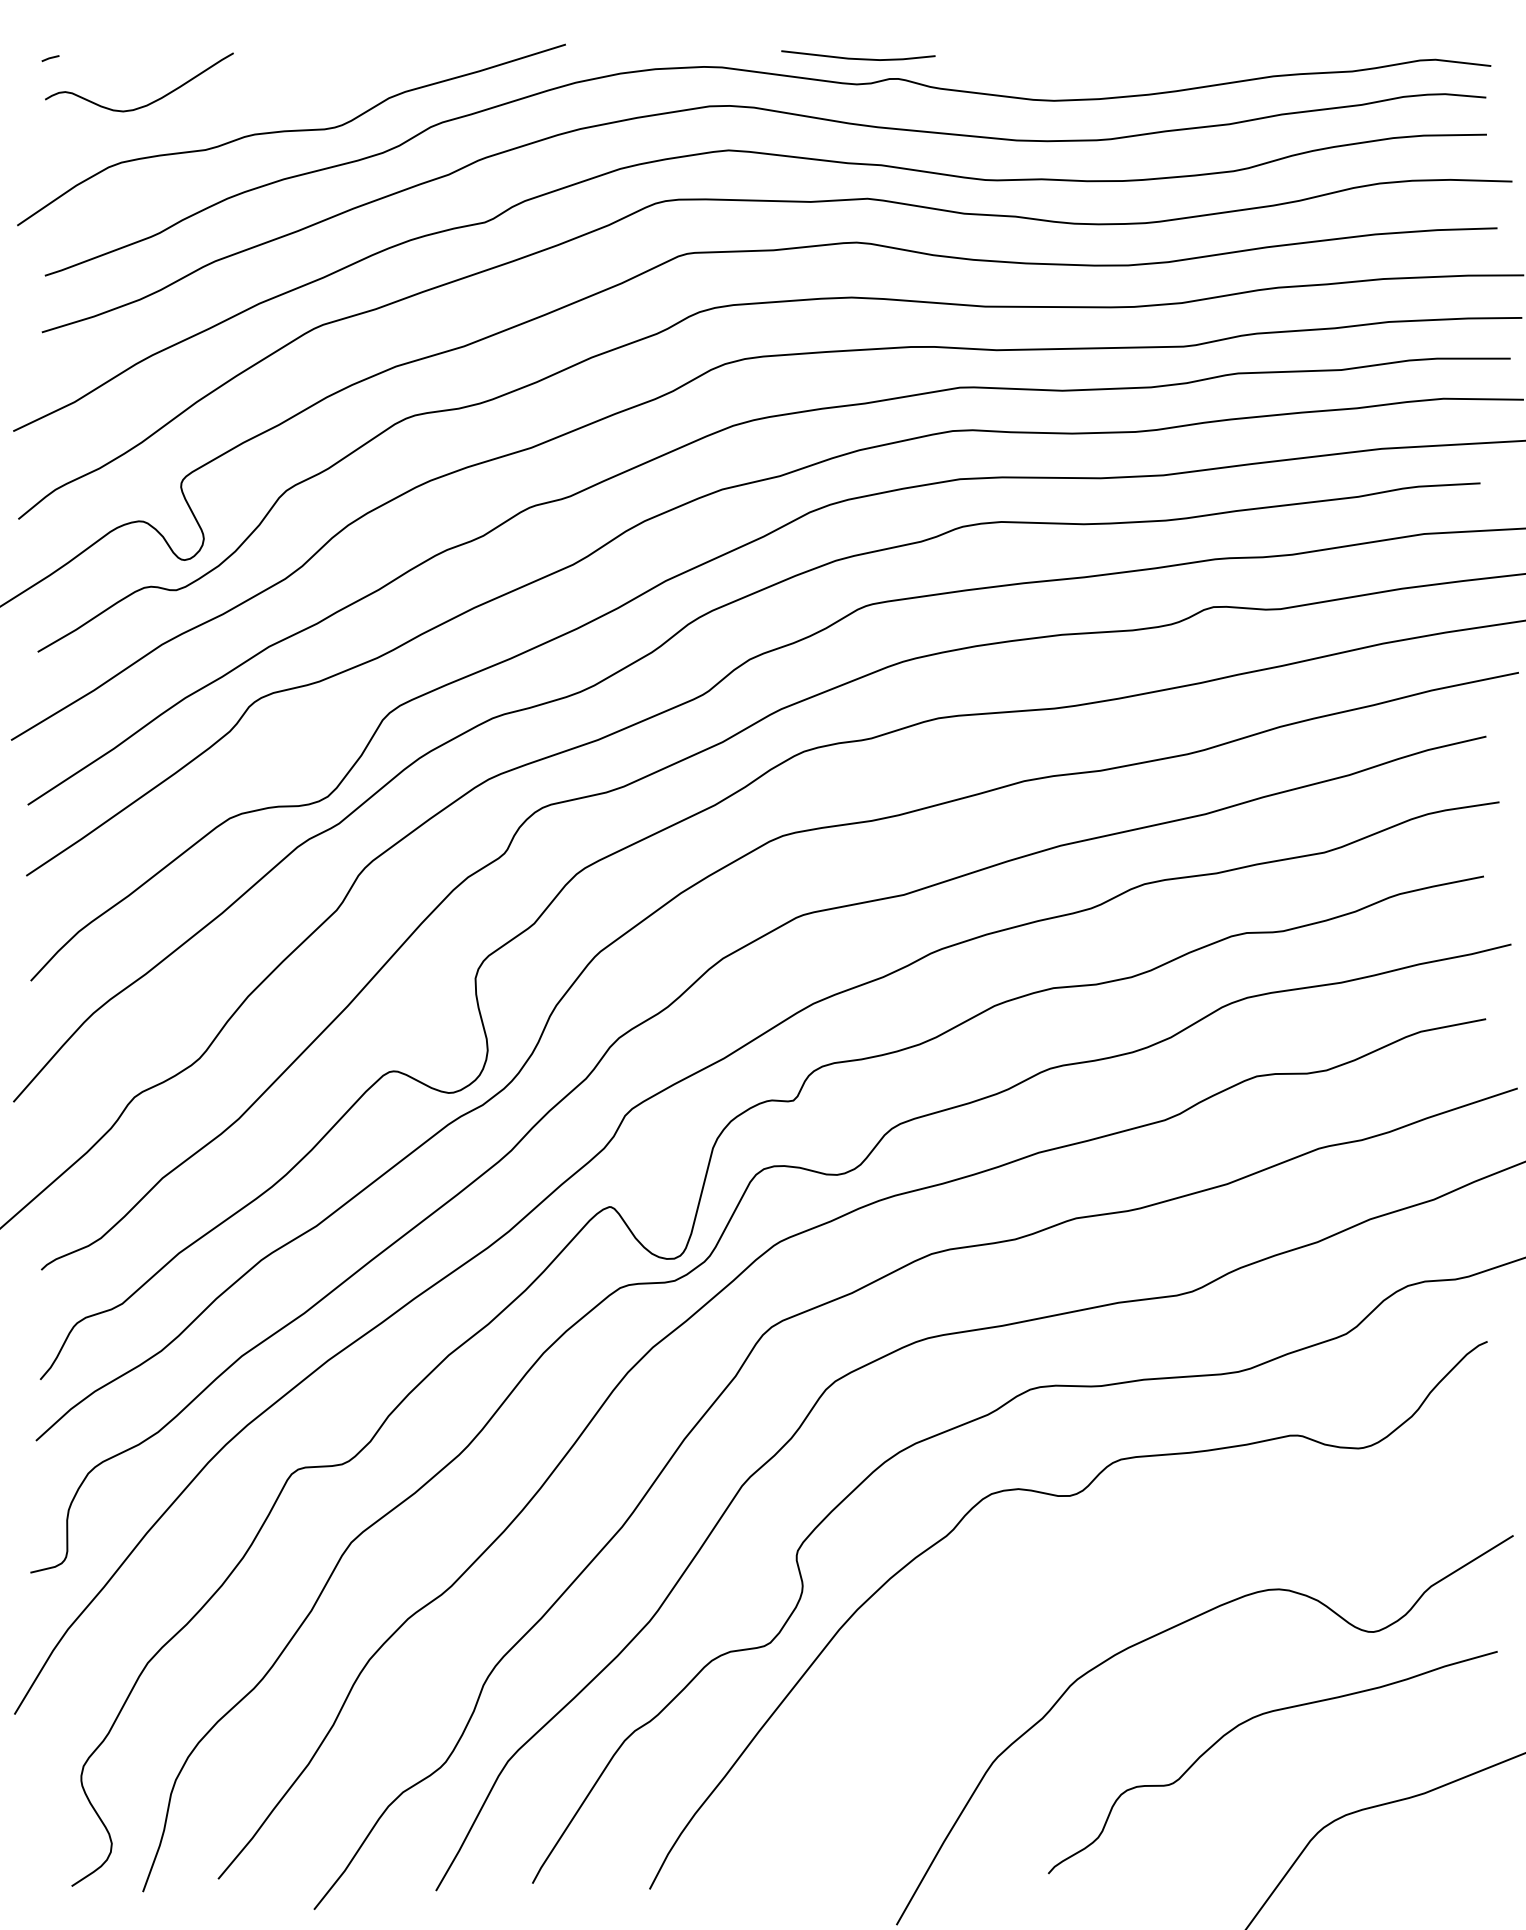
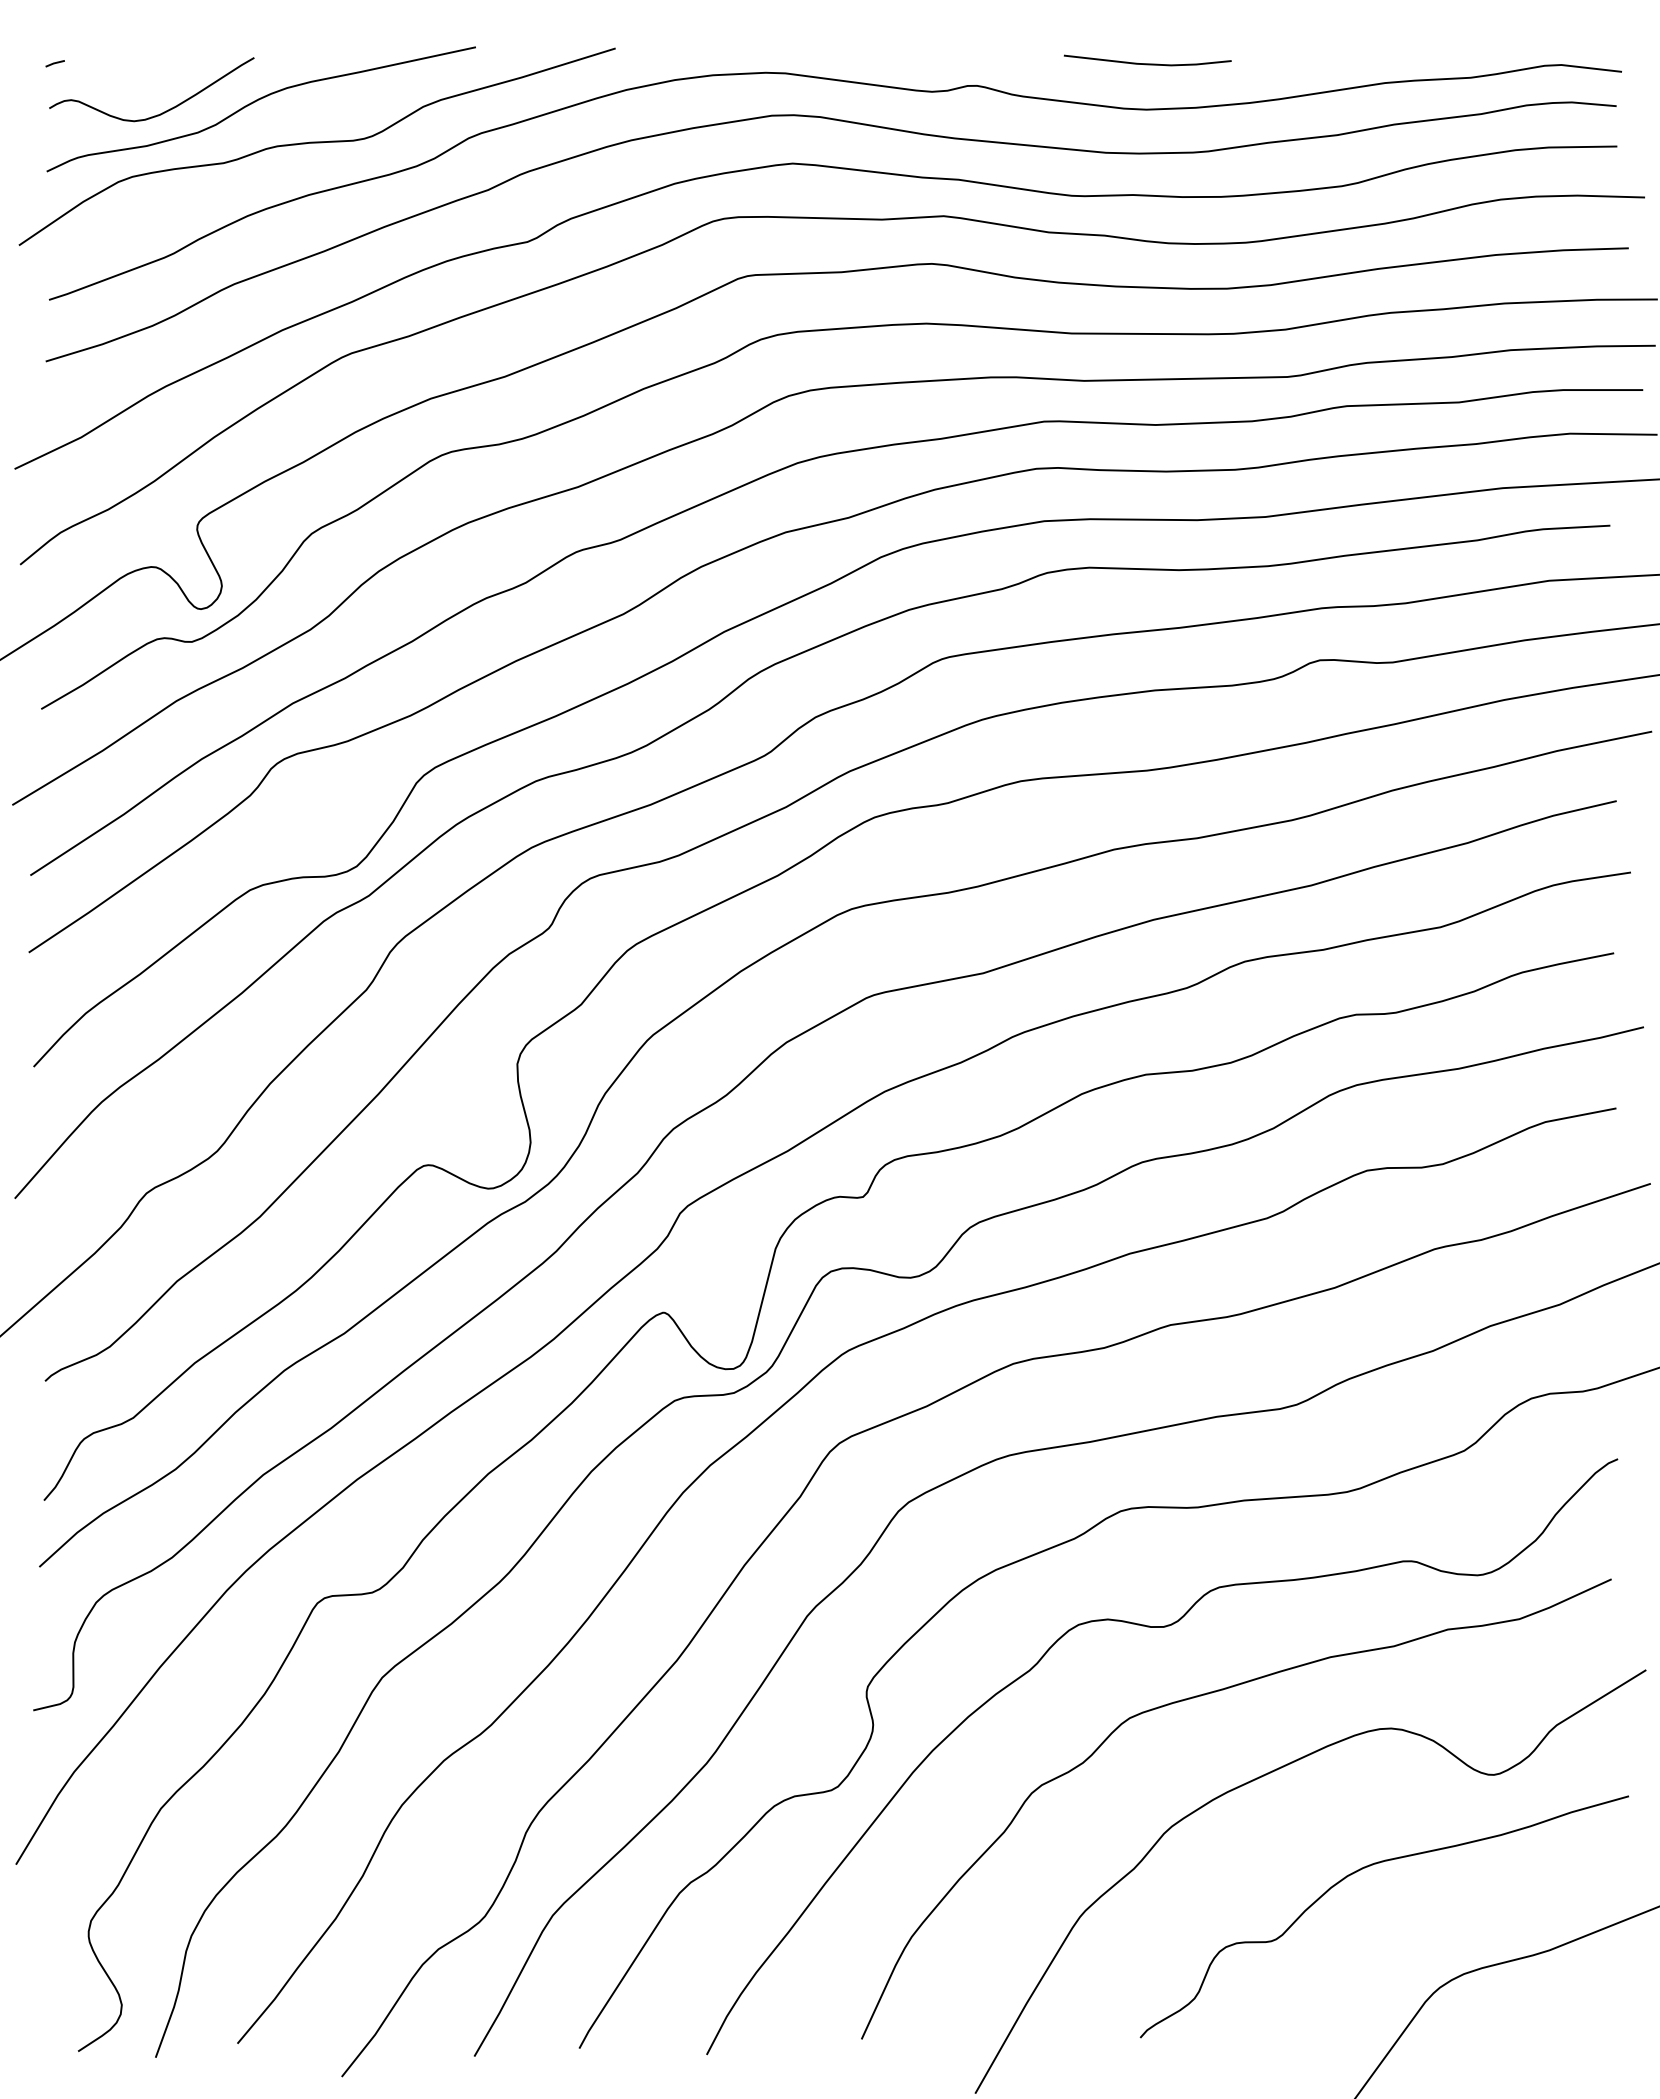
line: (858, 58) -> (1147, 63), moved
curve: (236, 93) -> (257, 101), added
curve: (1104, 1559) -> (1201, 1696), added

